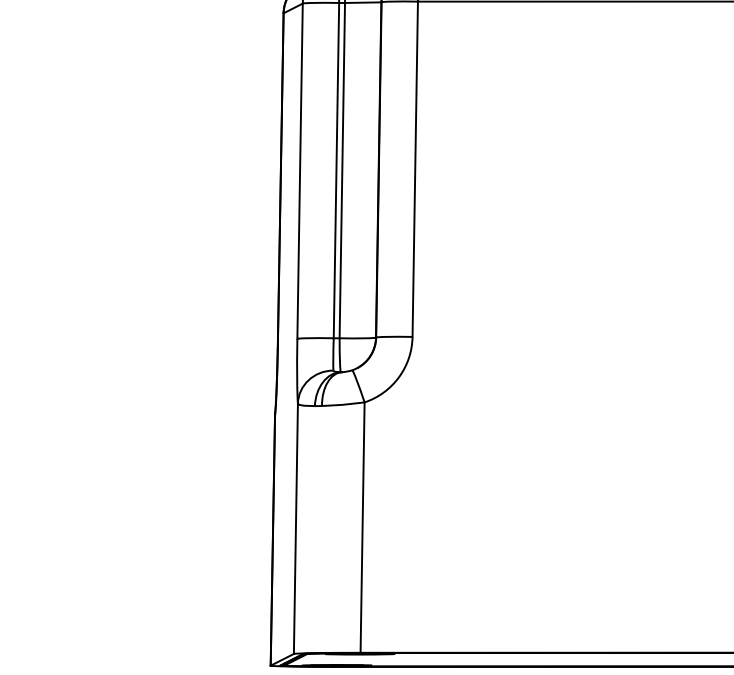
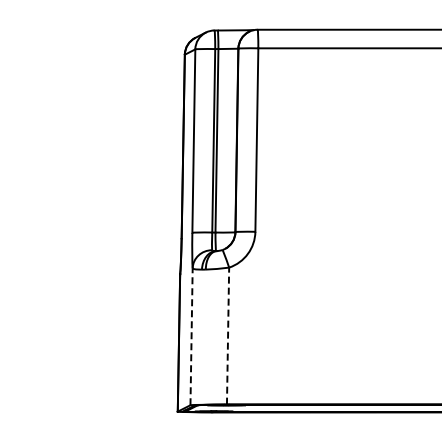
line: (295, 528) -> (191, 336), solid -> dashed
line: (363, 528) -> (228, 336), solid -> dashed

